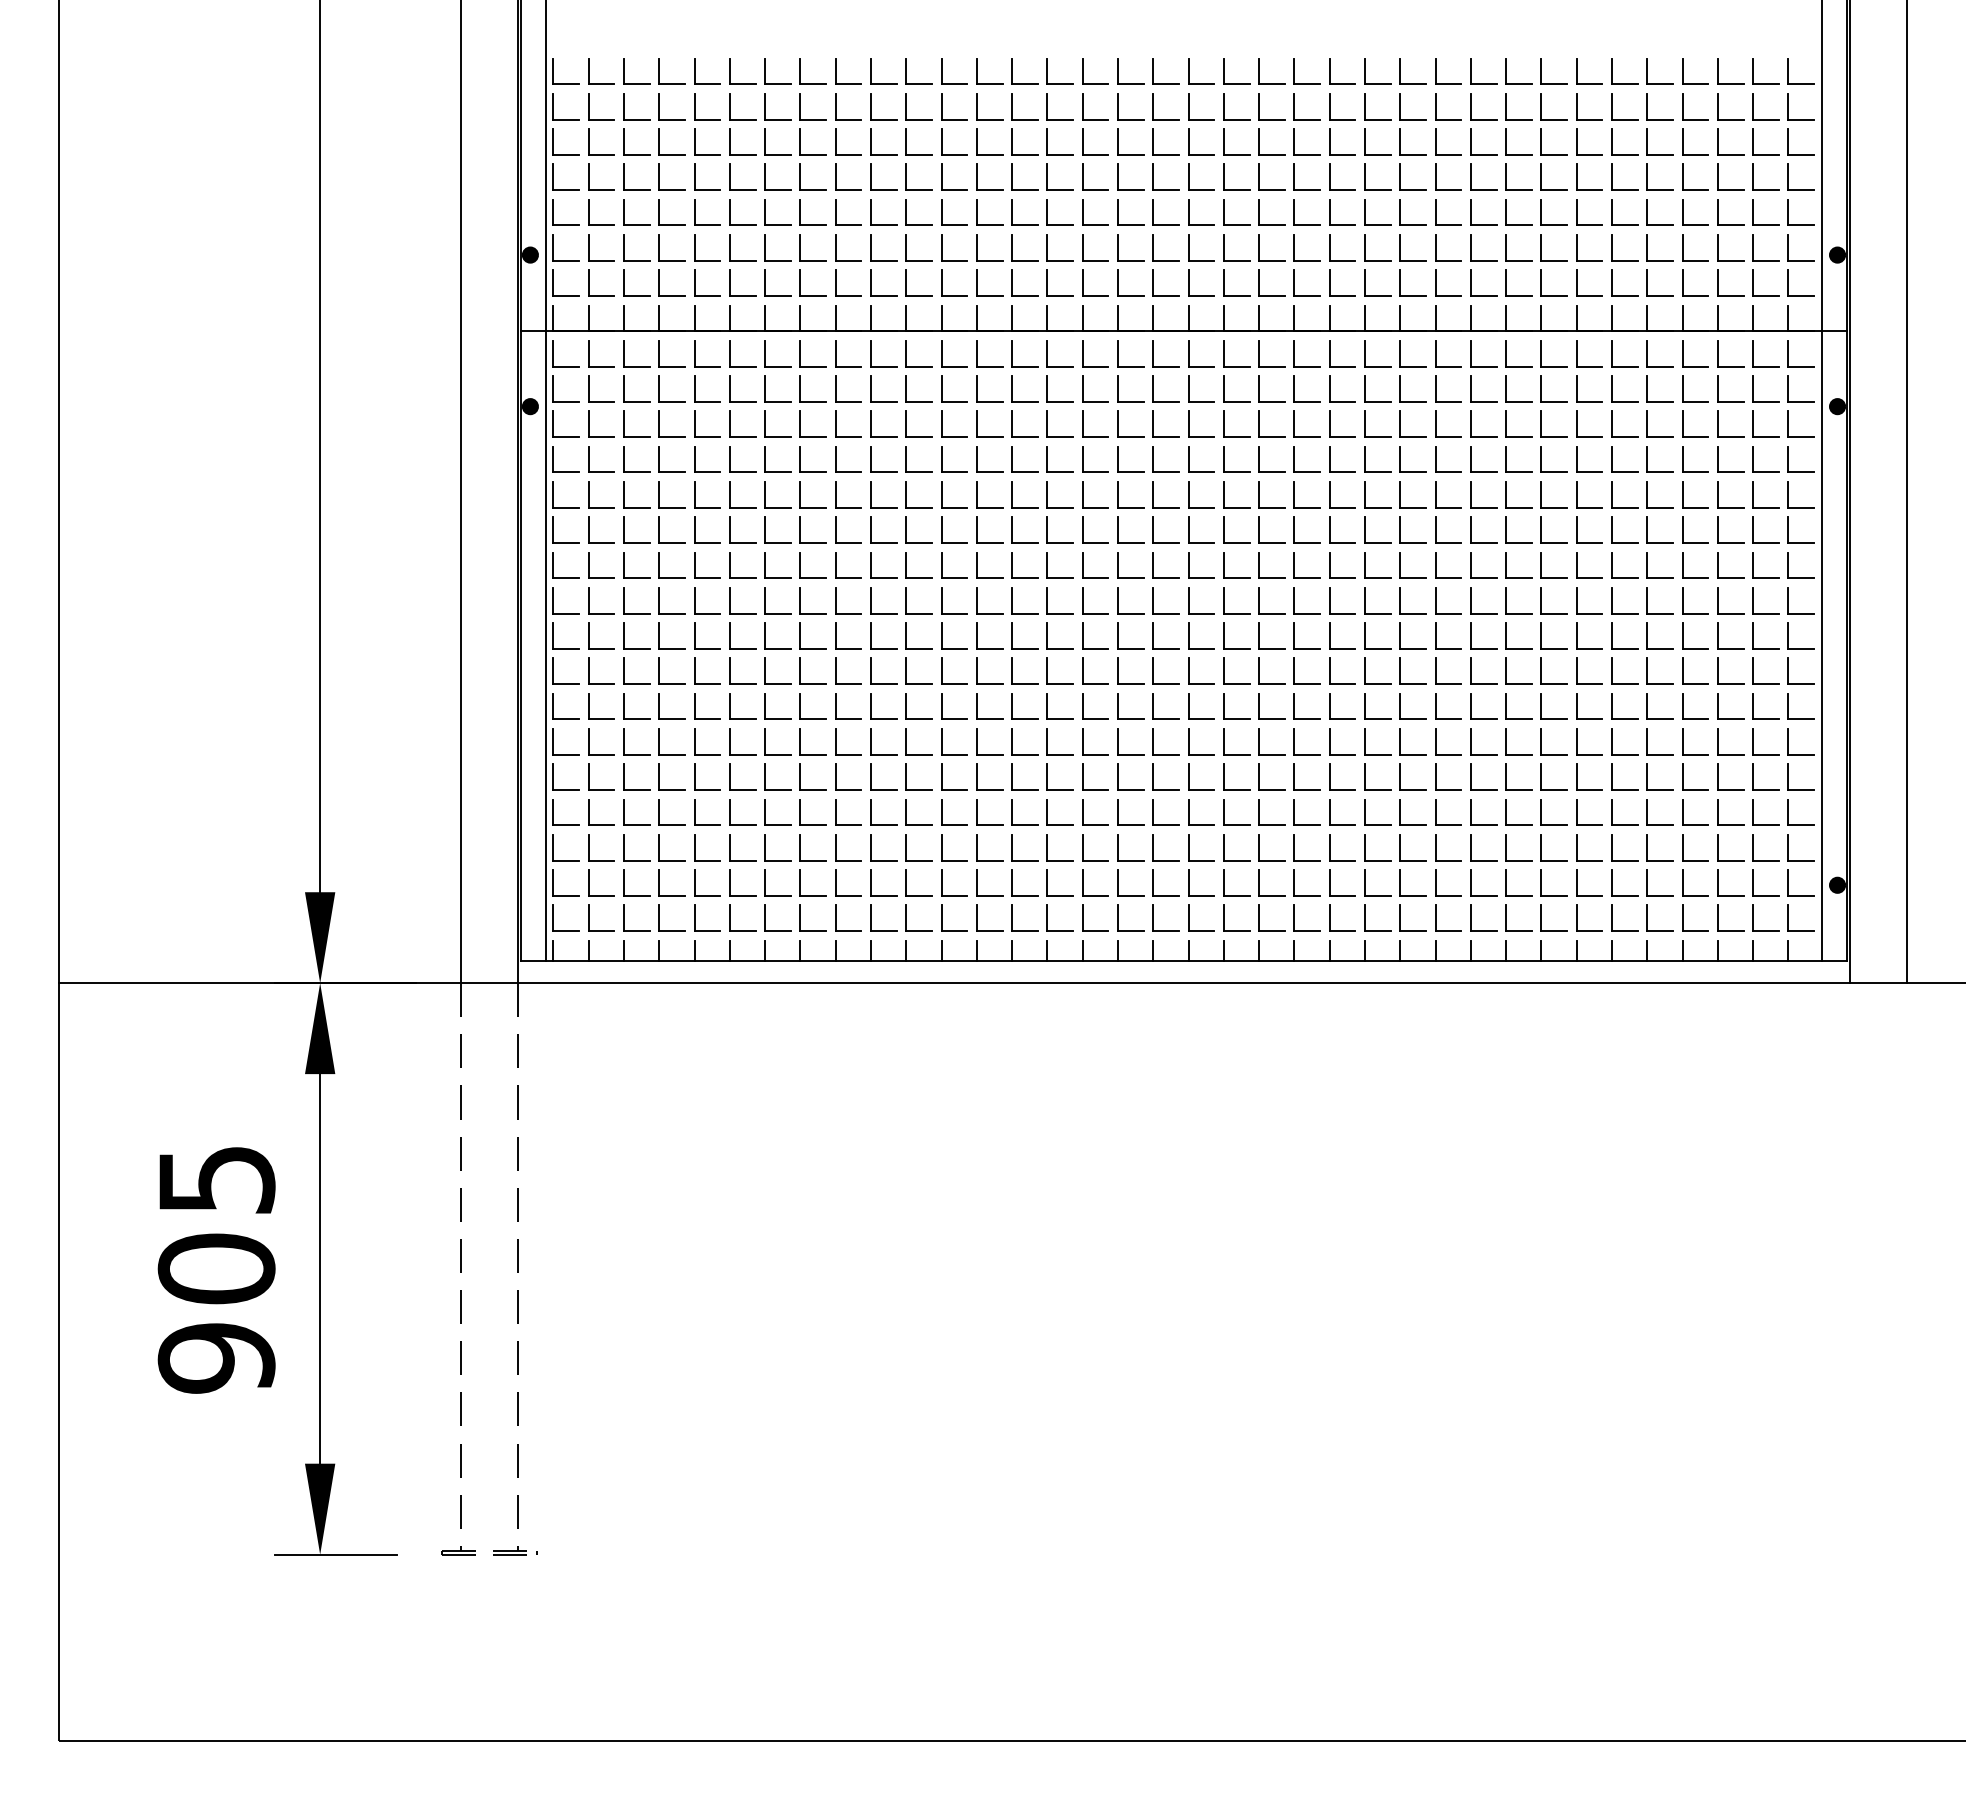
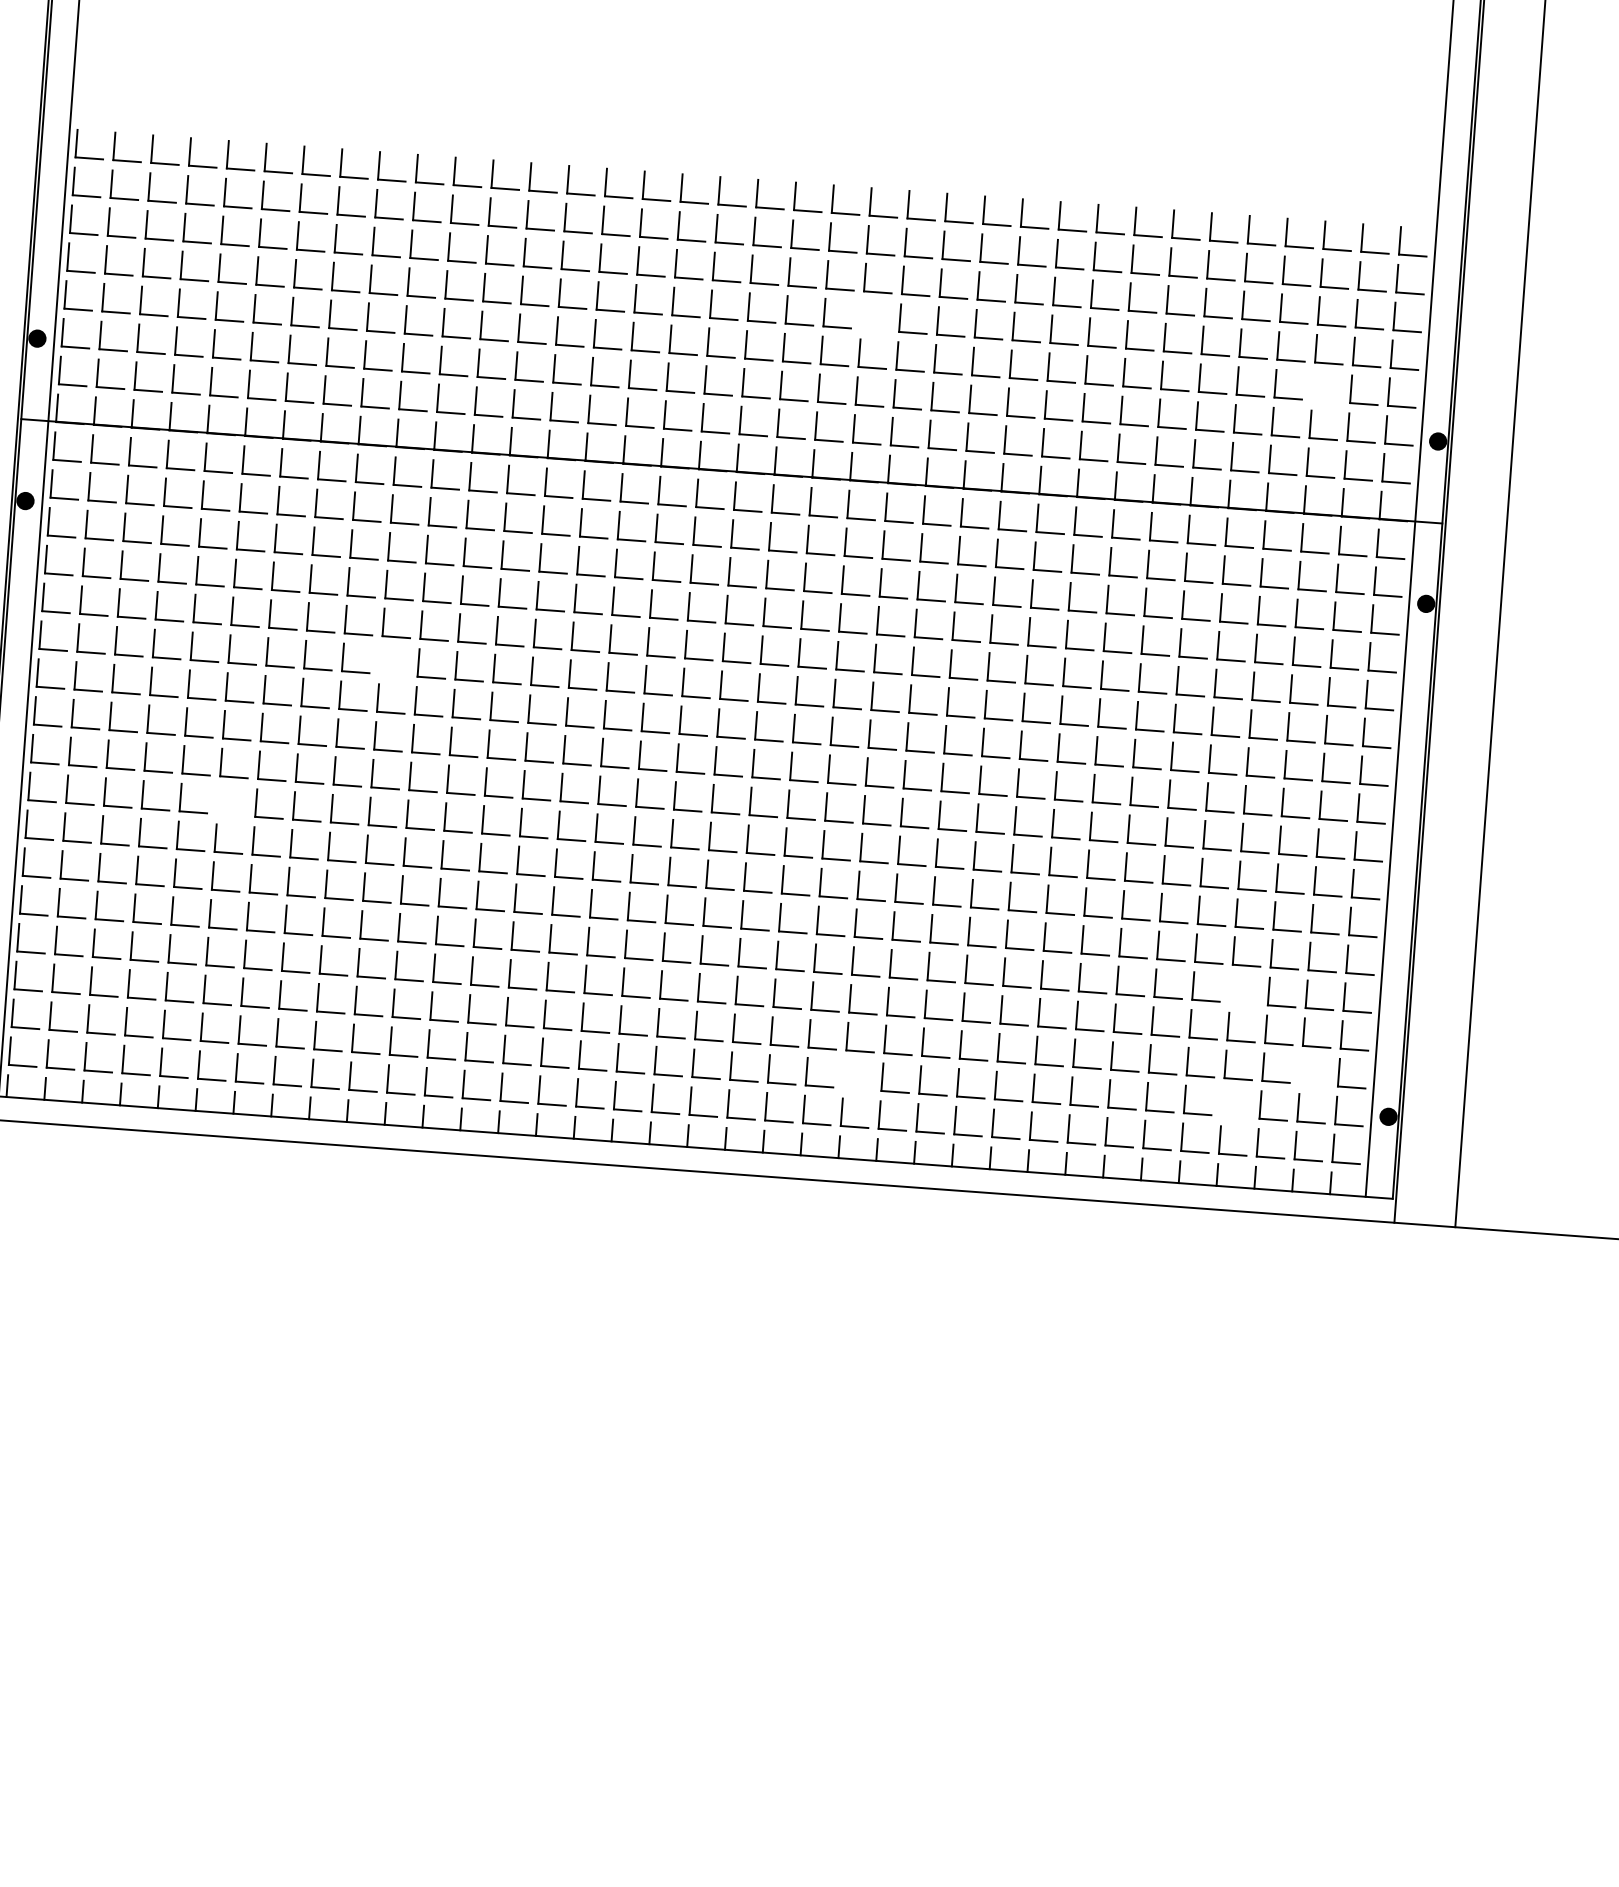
part: (1294, 176) -> (862, 314), removed
part: (1718, 212) -> (1313, 386), removed
part: (871, 529) -> (381, 659), removed
part: (730, 670) -> (219, 799), removed
part: (1683, 776) -> (1232, 988), removed
part: (1753, 847) -> (1301, 1069), removed
part: (1330, 882) -> (845, 1073), removed
part: (1683, 882) -> (1223, 1101), removed

